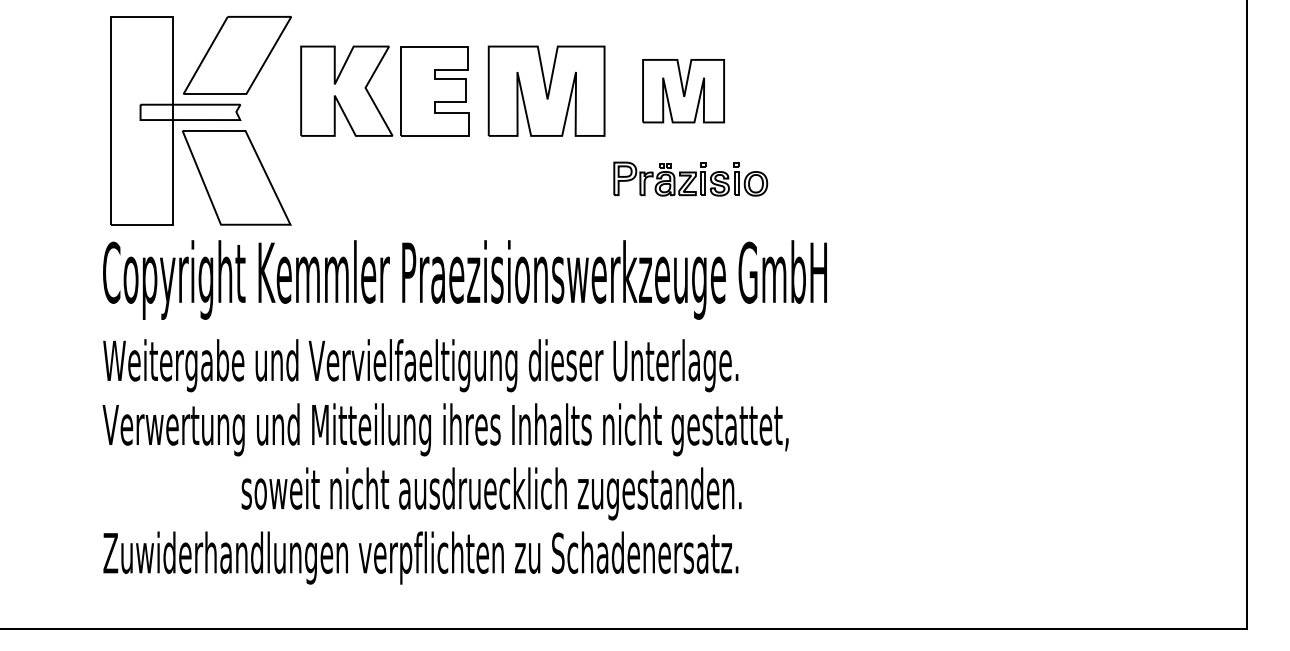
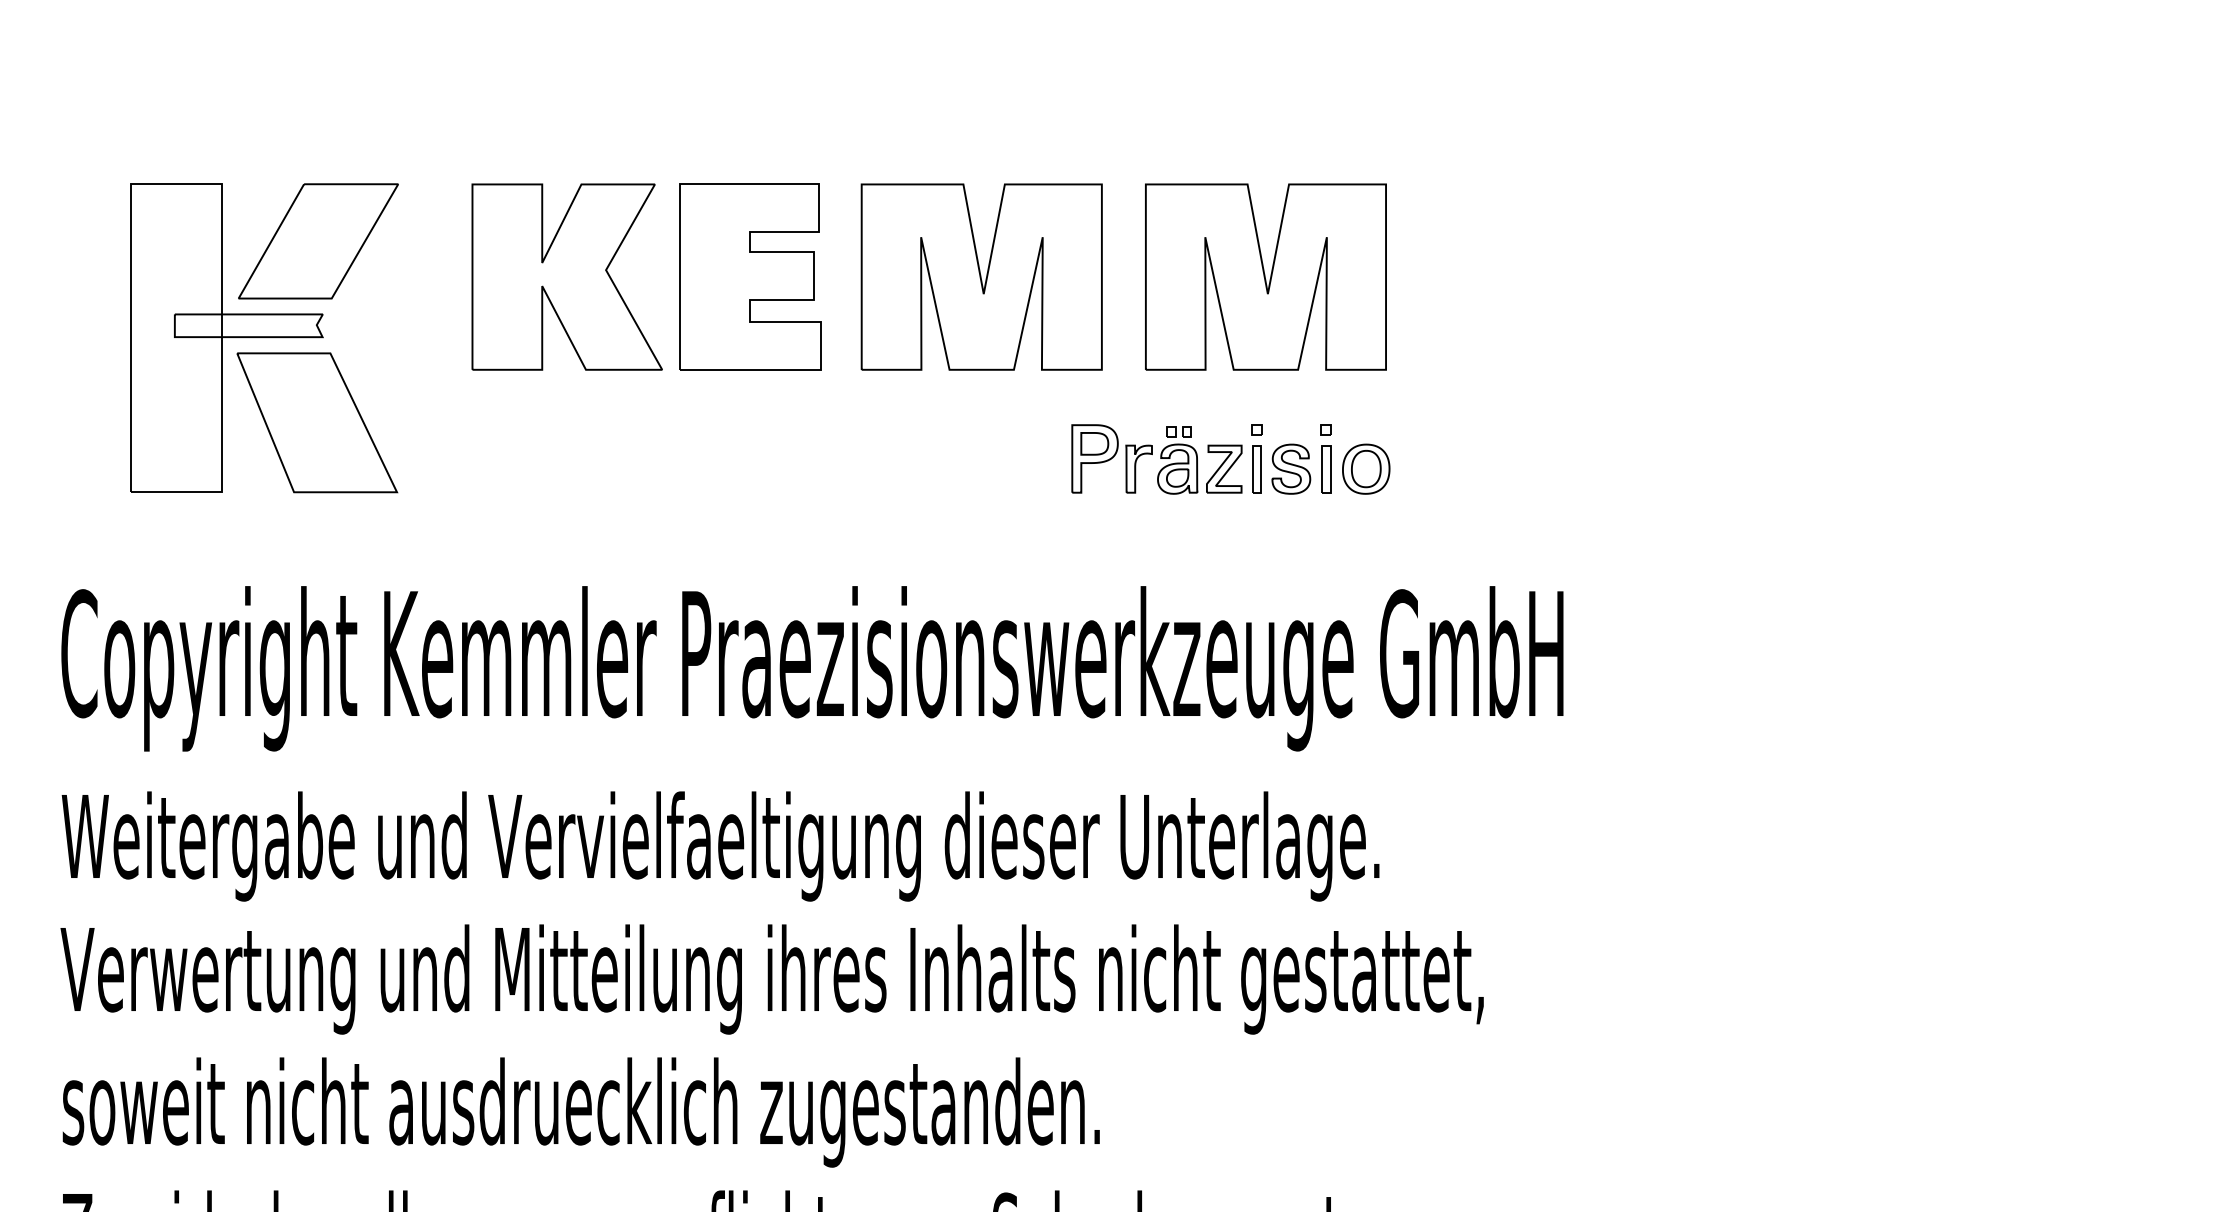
part: (683, 90) -> (1265, 275), size x1.43
part: (200, 120) -> (263, 337), size x0.71
part: (690, 178) -> (1230, 458), moved
text: (491, 493) -> (581, 1111), moved

